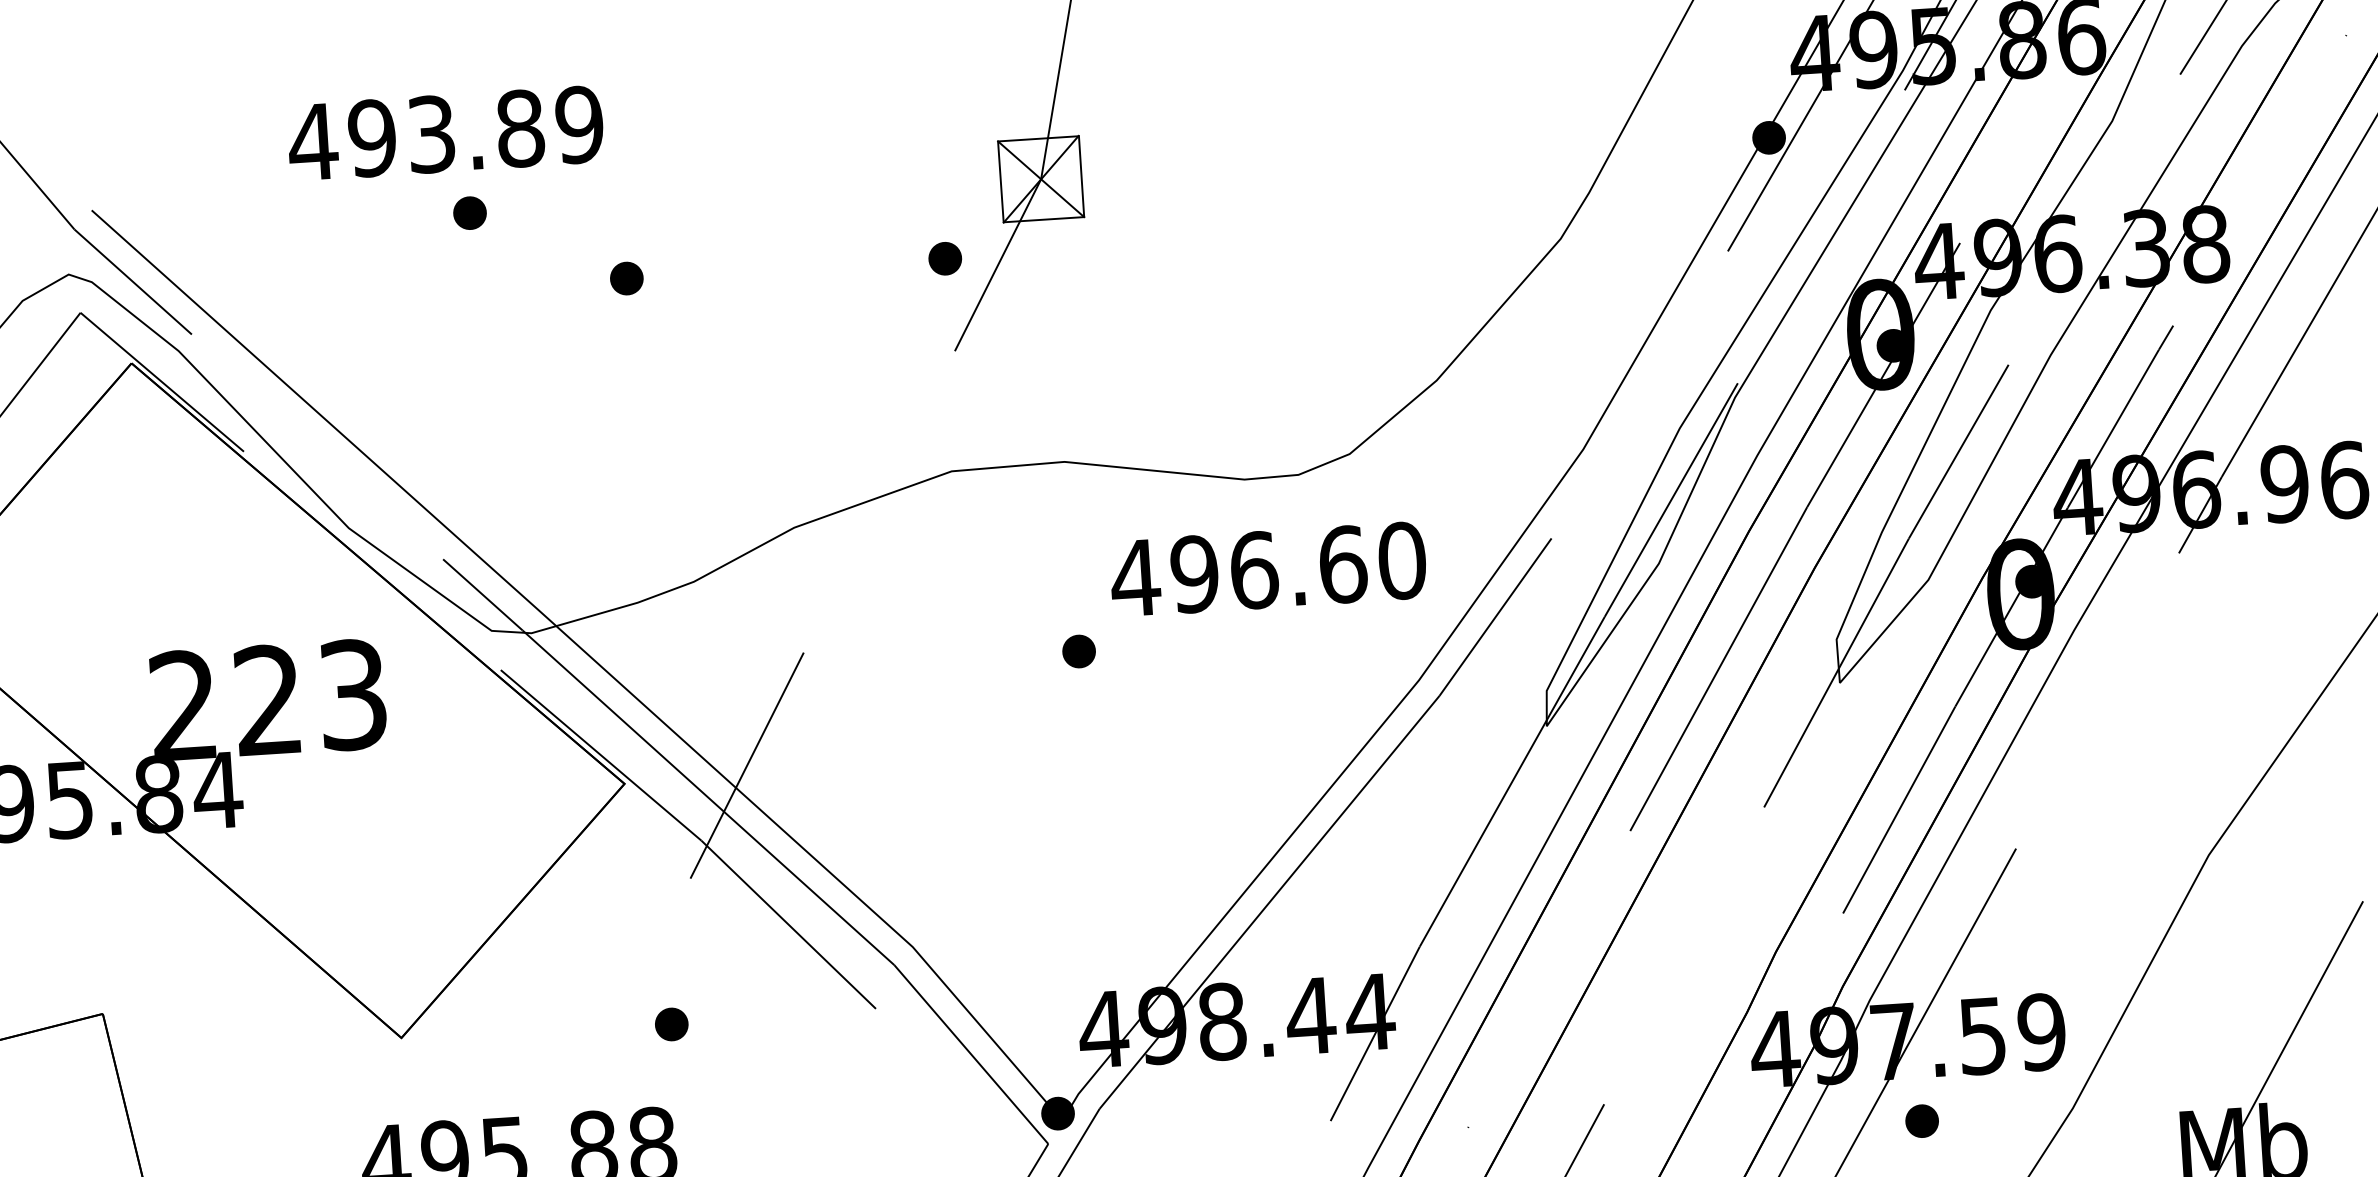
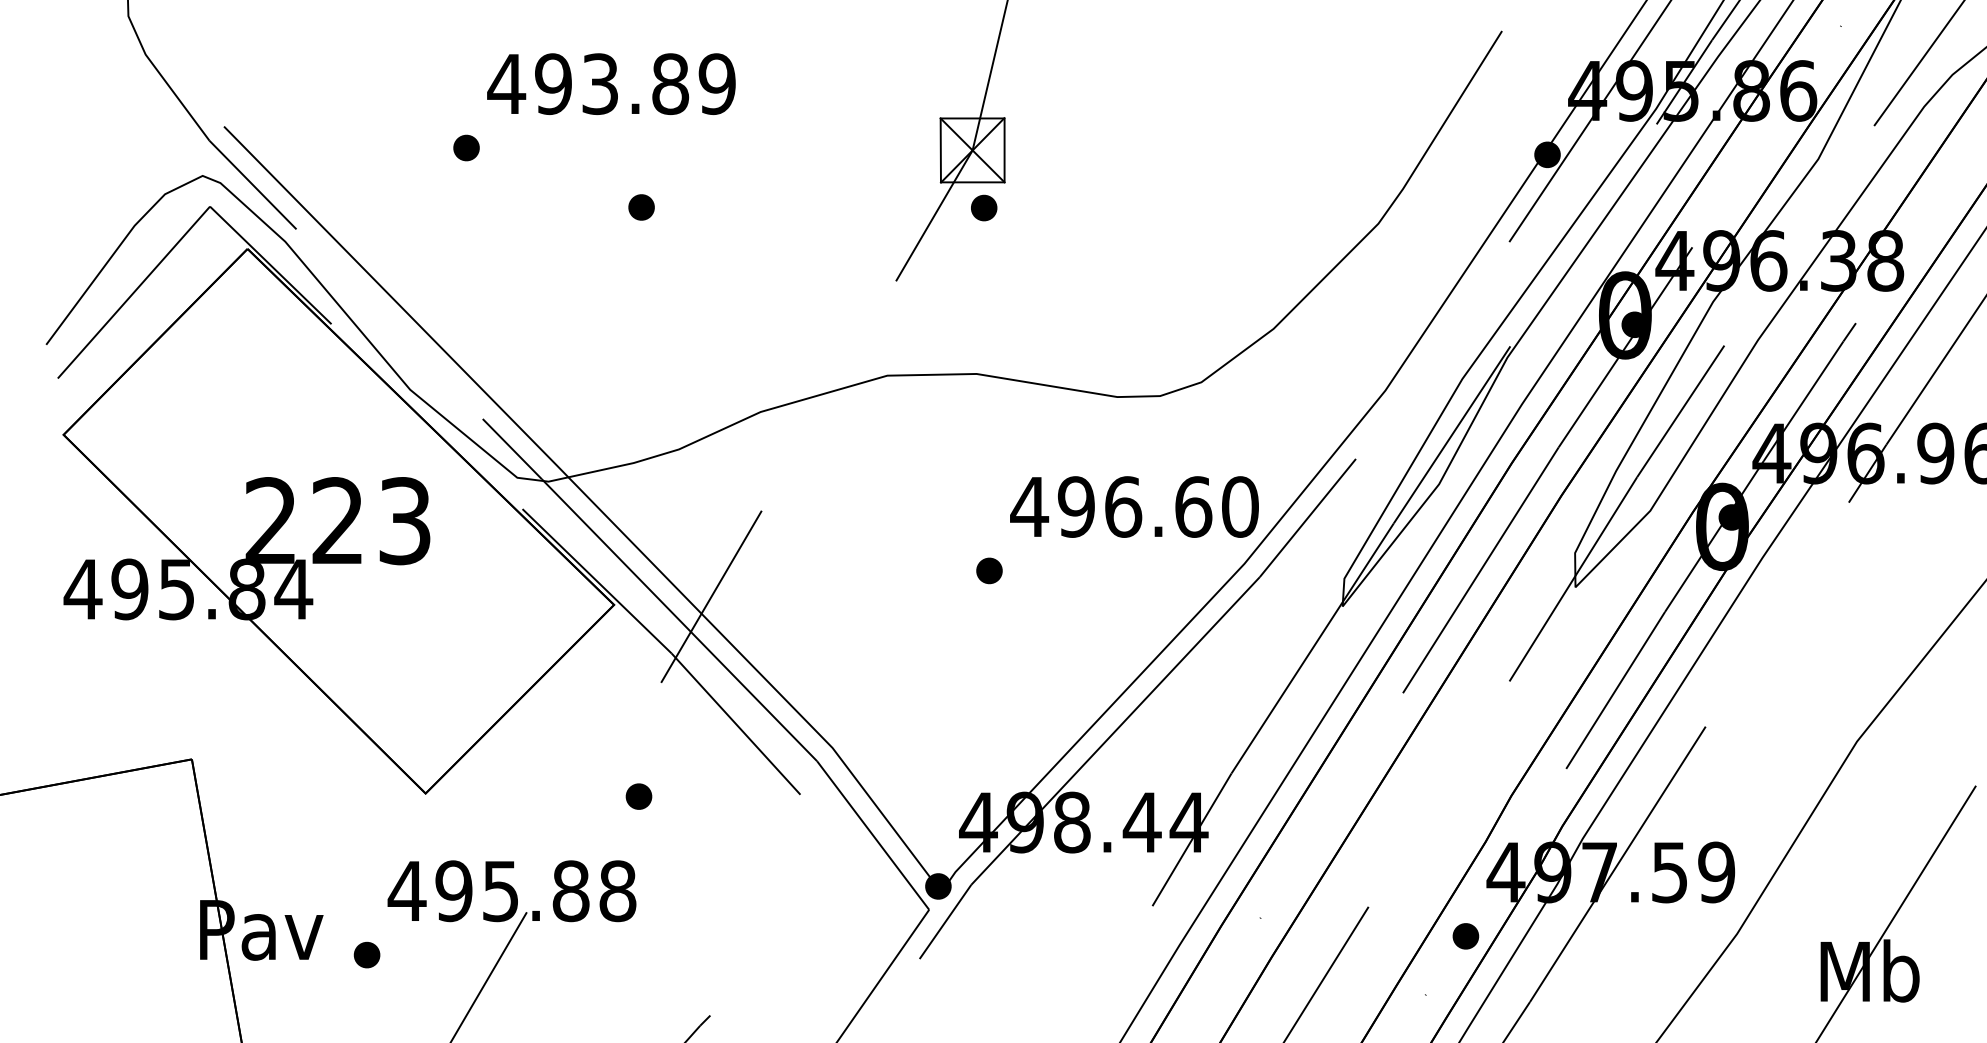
text: (445, 132) -> (611, 83), moved
part: (469, 212) -> (466, 147), moved
part: (945, 258) -> (984, 207), moved
text: (1268, 568) -> (1134, 506), moved
part: (1079, 650) -> (989, 570), moved
part: (1921, 1121) -> (1465, 936), moved

